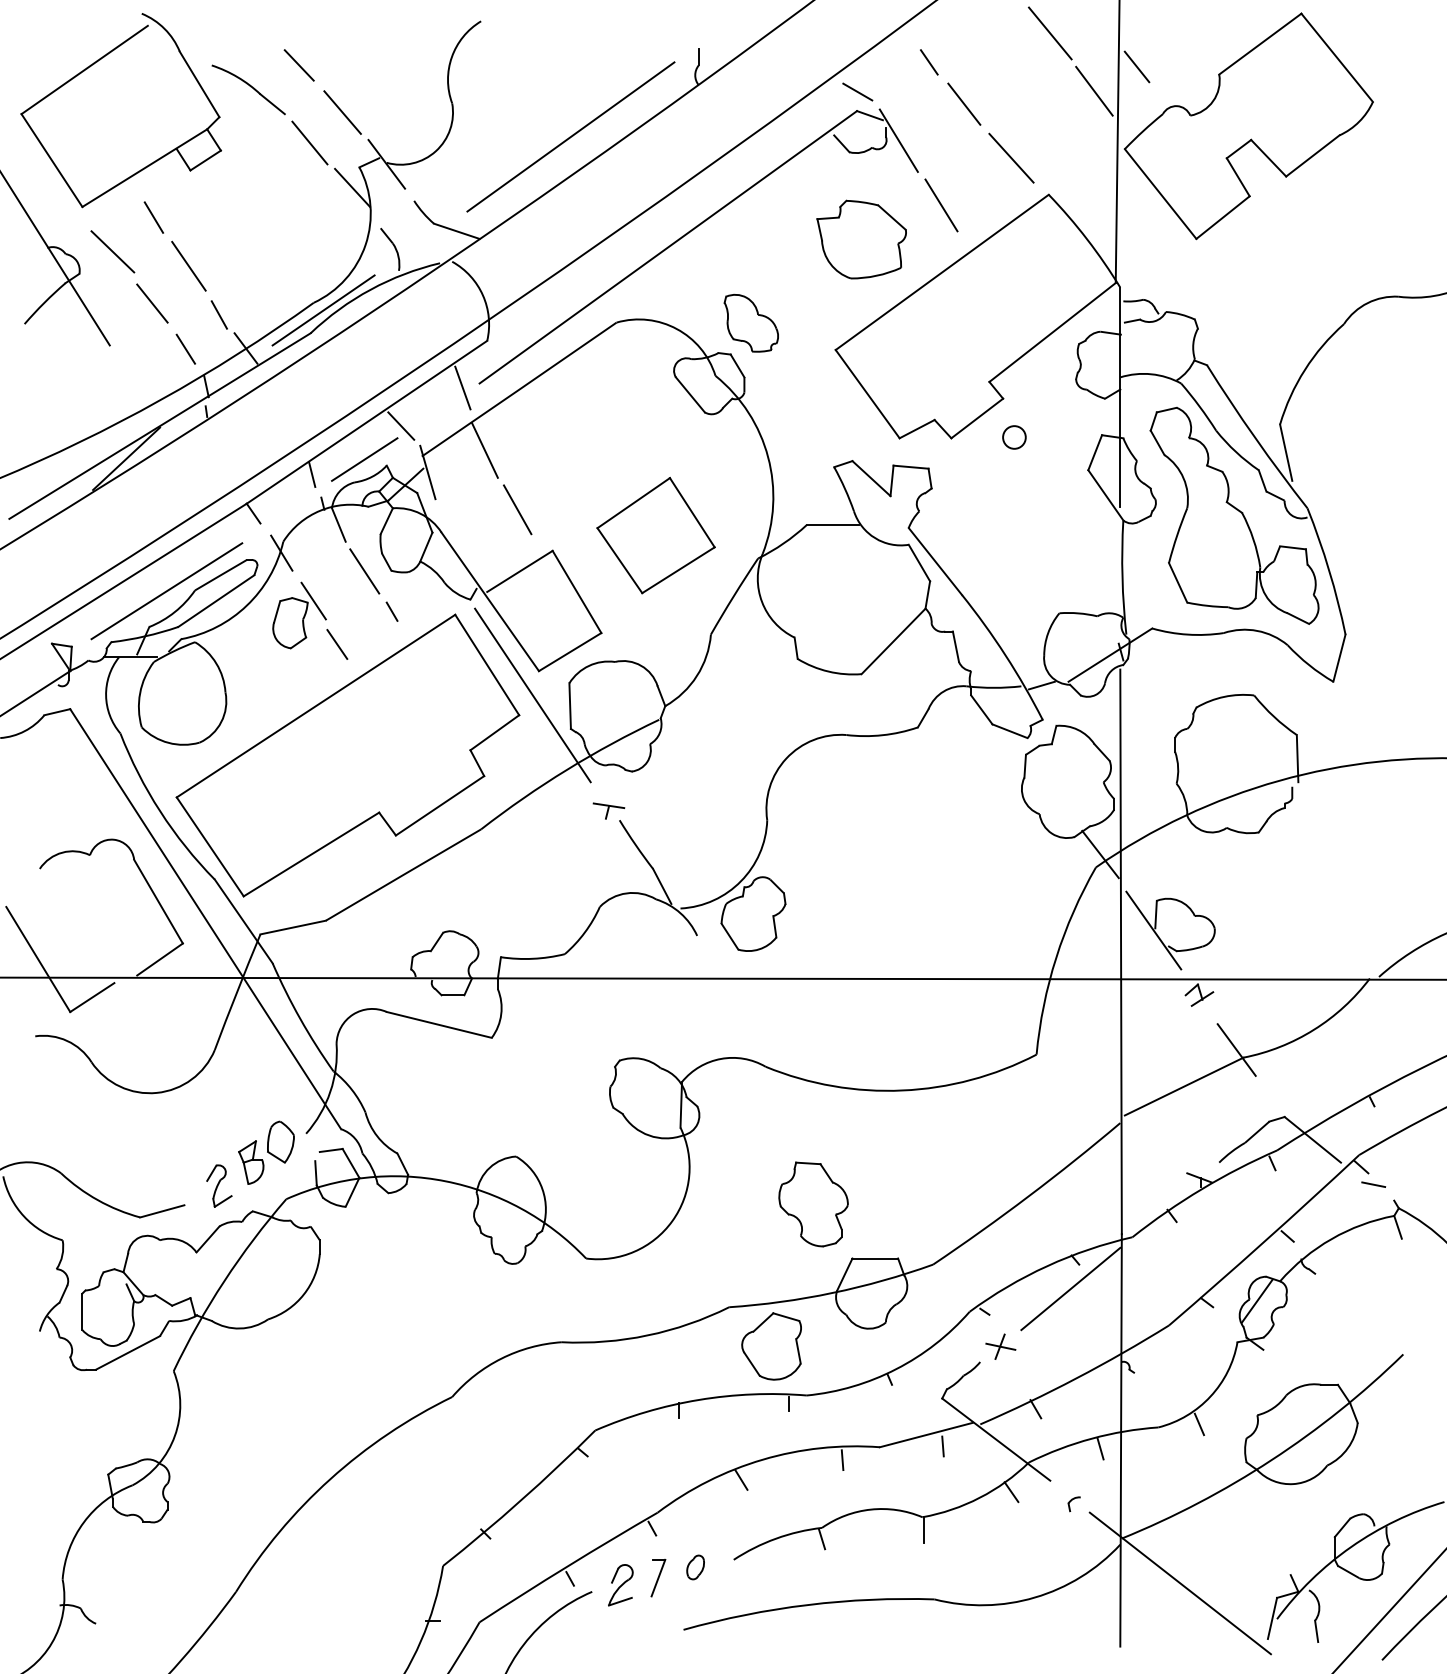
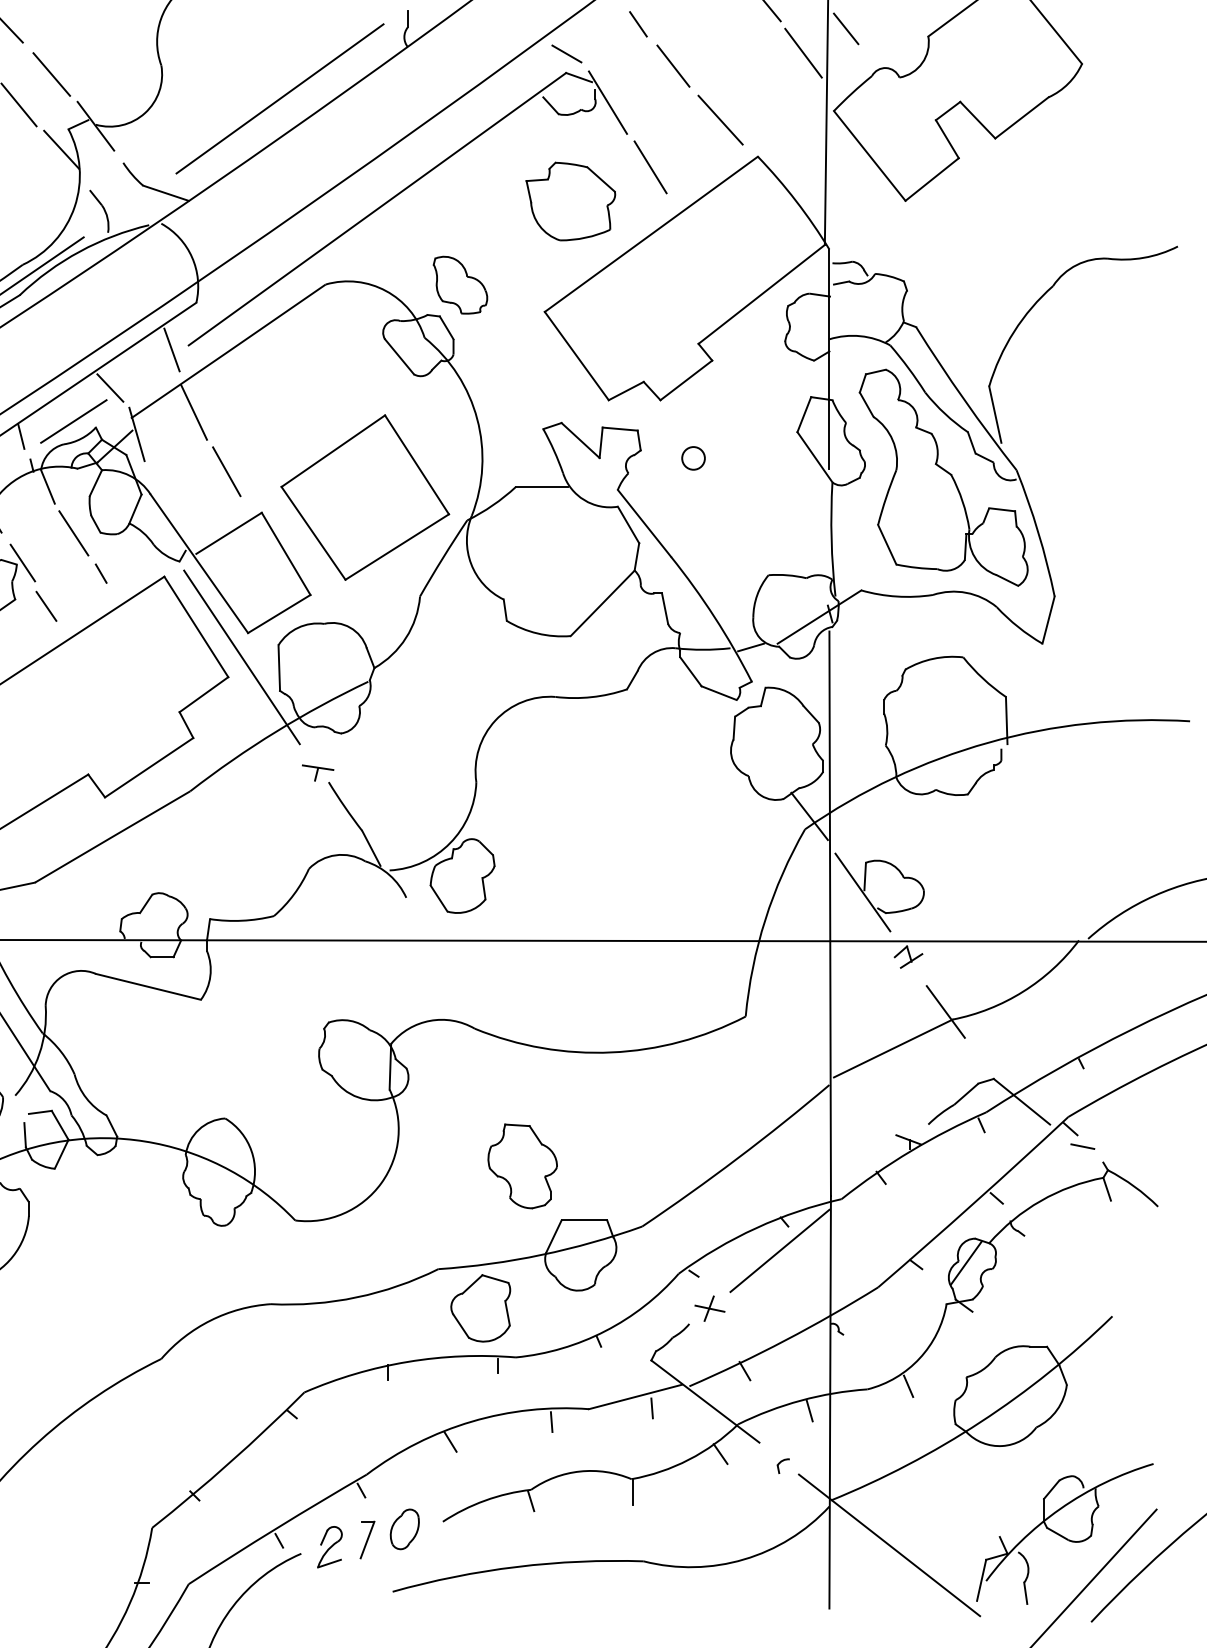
circle: (1014, 437) -> (693, 458), moved
part: (655, 535) -> (364, 497), size x1.43
part: (695, 1567) -> (404, 1529), size x1.67

